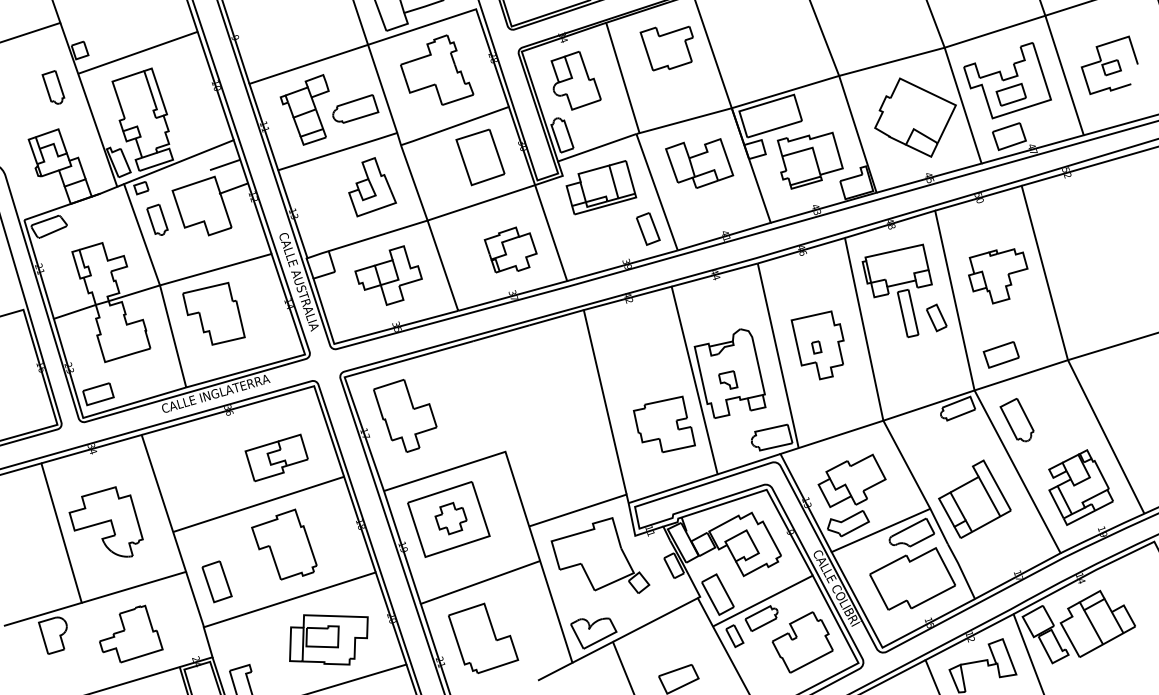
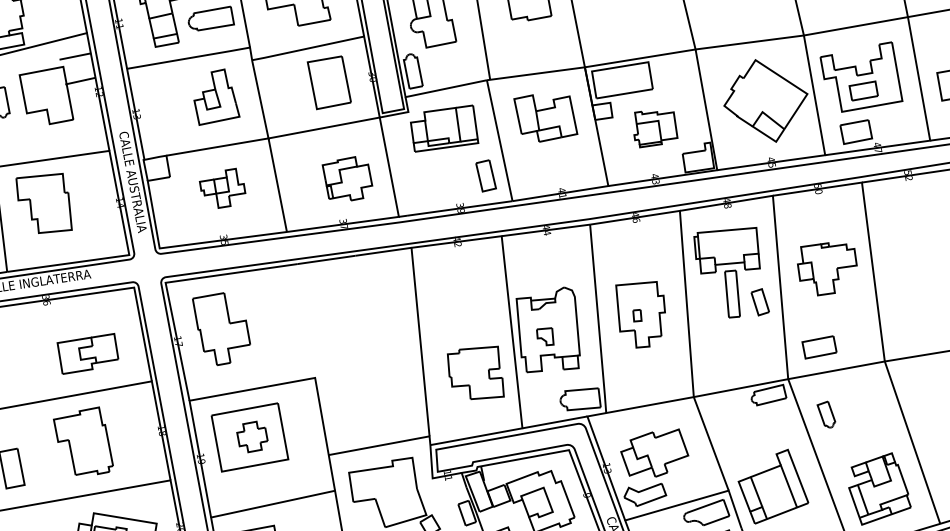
part: (809, 160) -> (655, 129), size x0.7
part: (388, 275) -> (222, 187), size x0.7
part: (1016, 420) -> (825, 414), size x0.6

